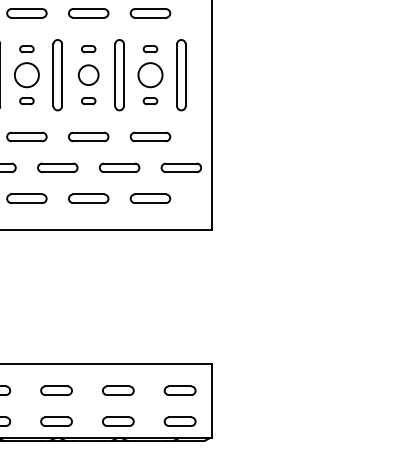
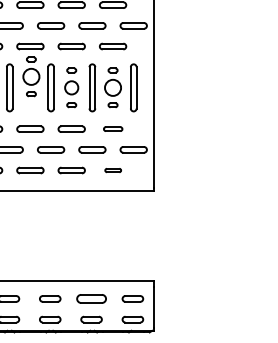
part: (27, 74) -> (31, 76), moved
part: (151, 135) -> (113, 128), size x0.7
part: (151, 198) -> (113, 170), size x0.6
part: (118, 390) -> (91, 298), size x1.4

